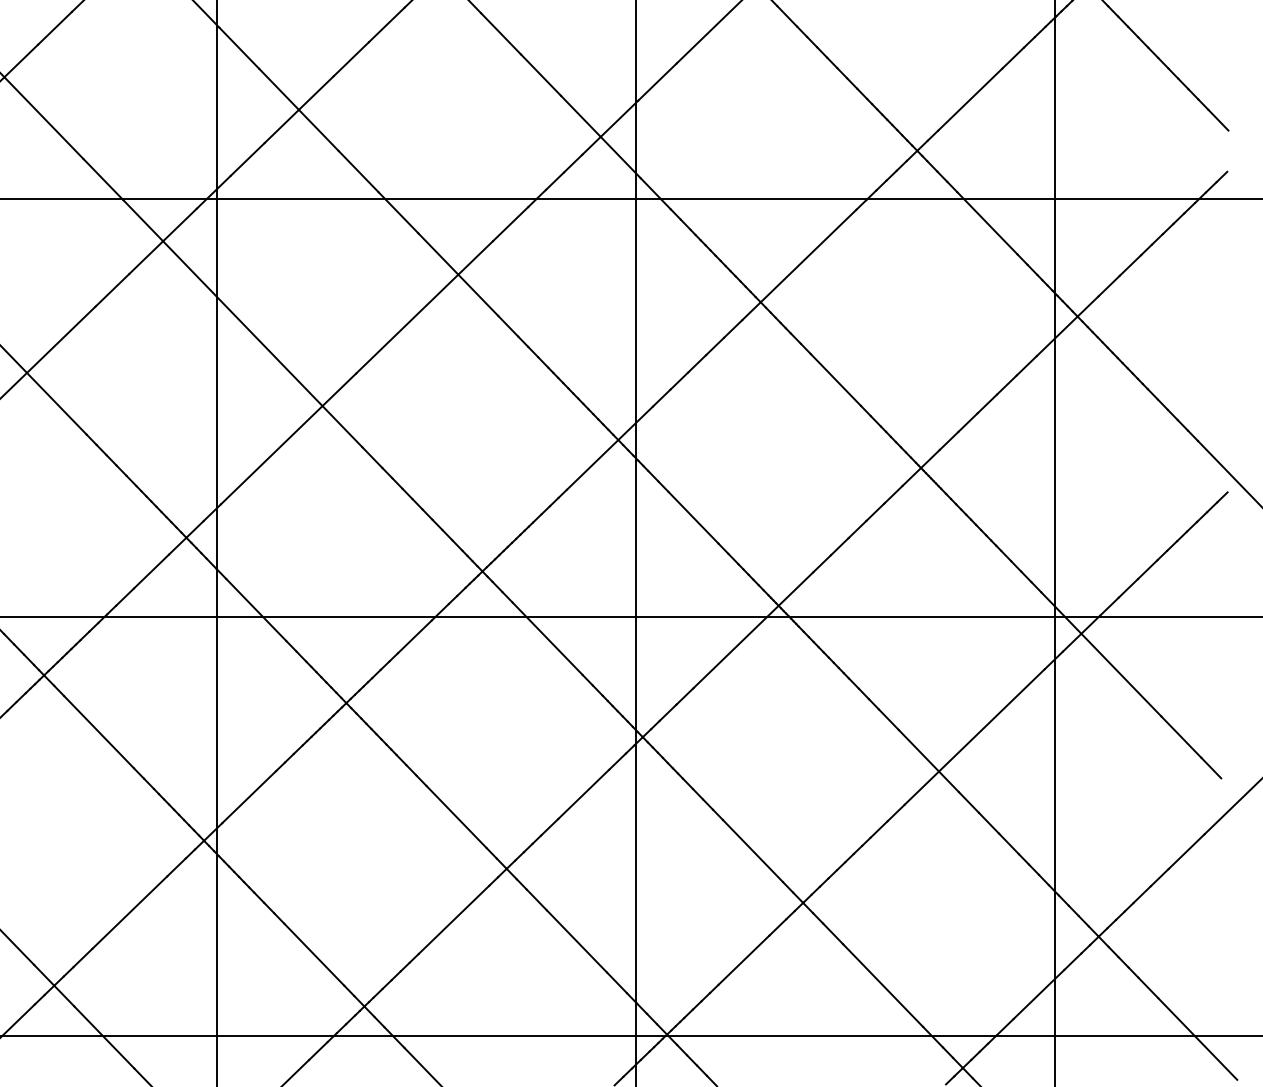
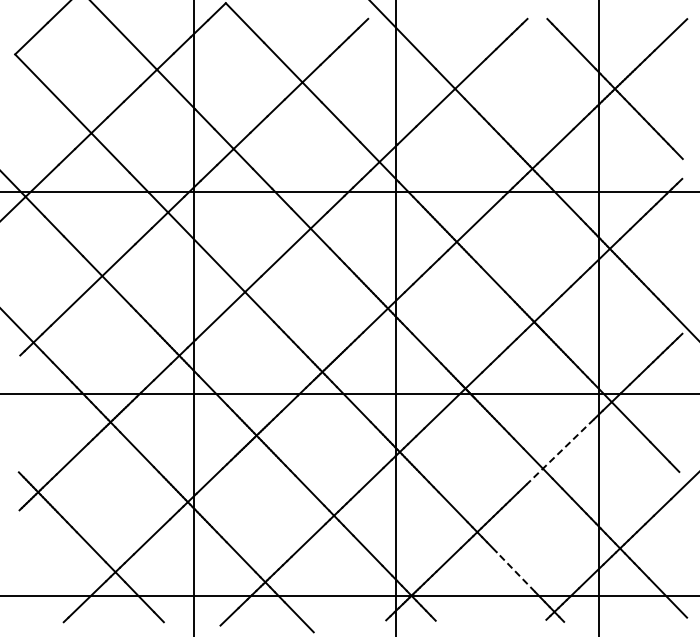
line: (973, 738) -> (559, 452), solid -> dashed
line: (882, 986) -> (515, 572), solid -> dashed

